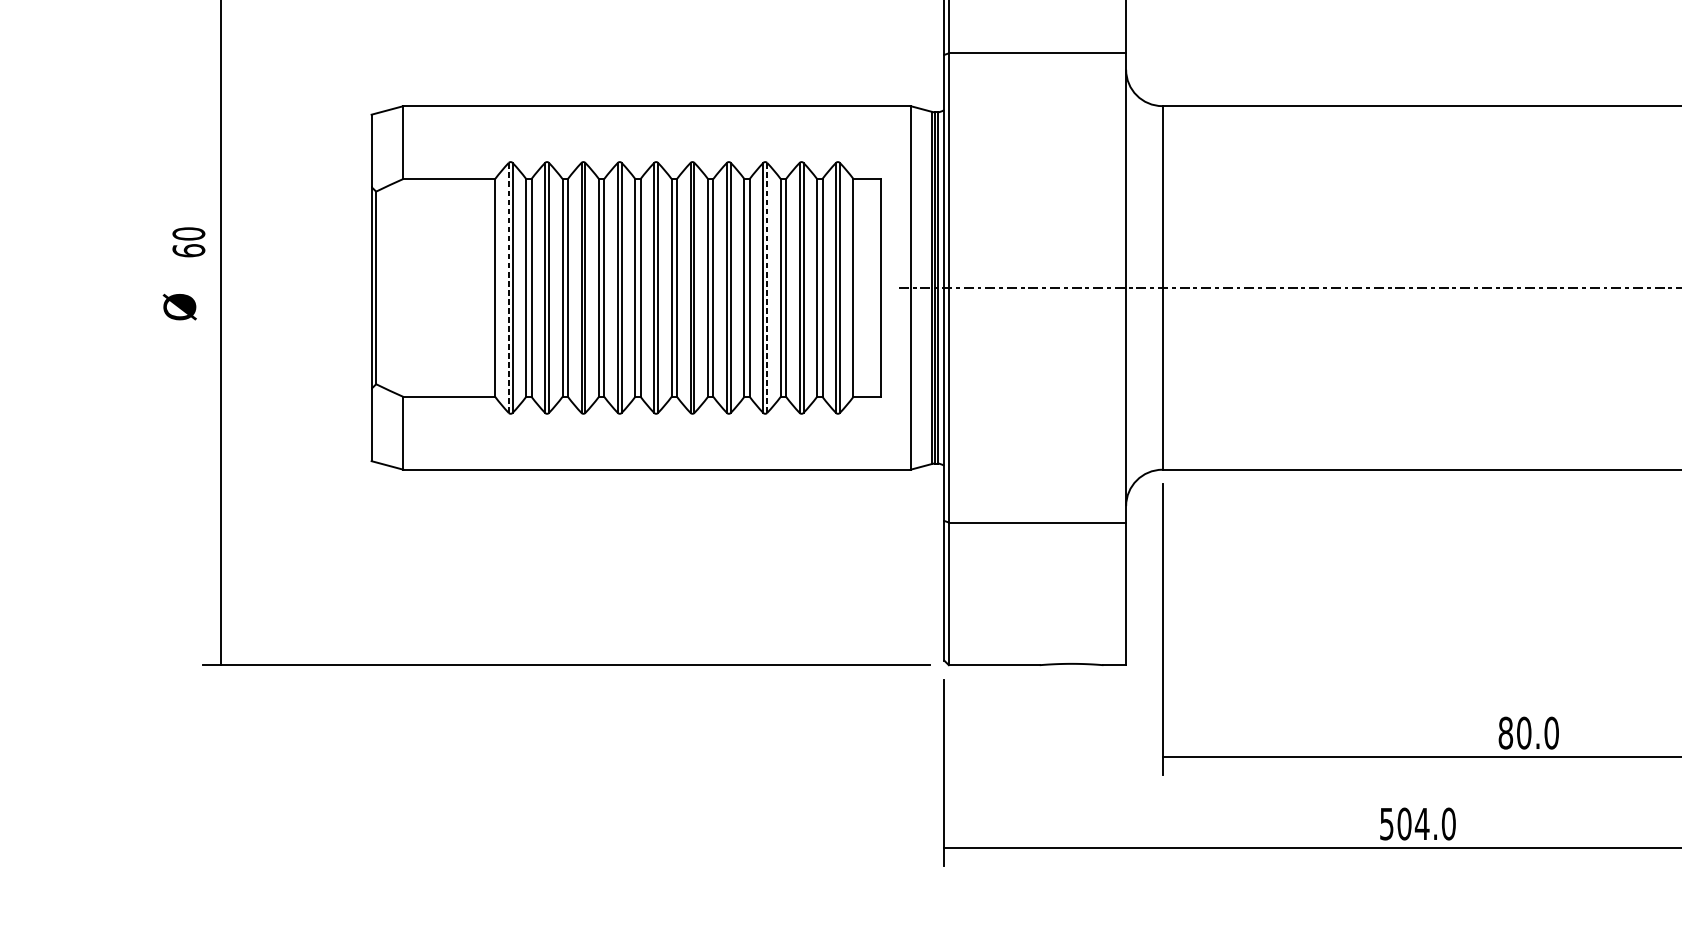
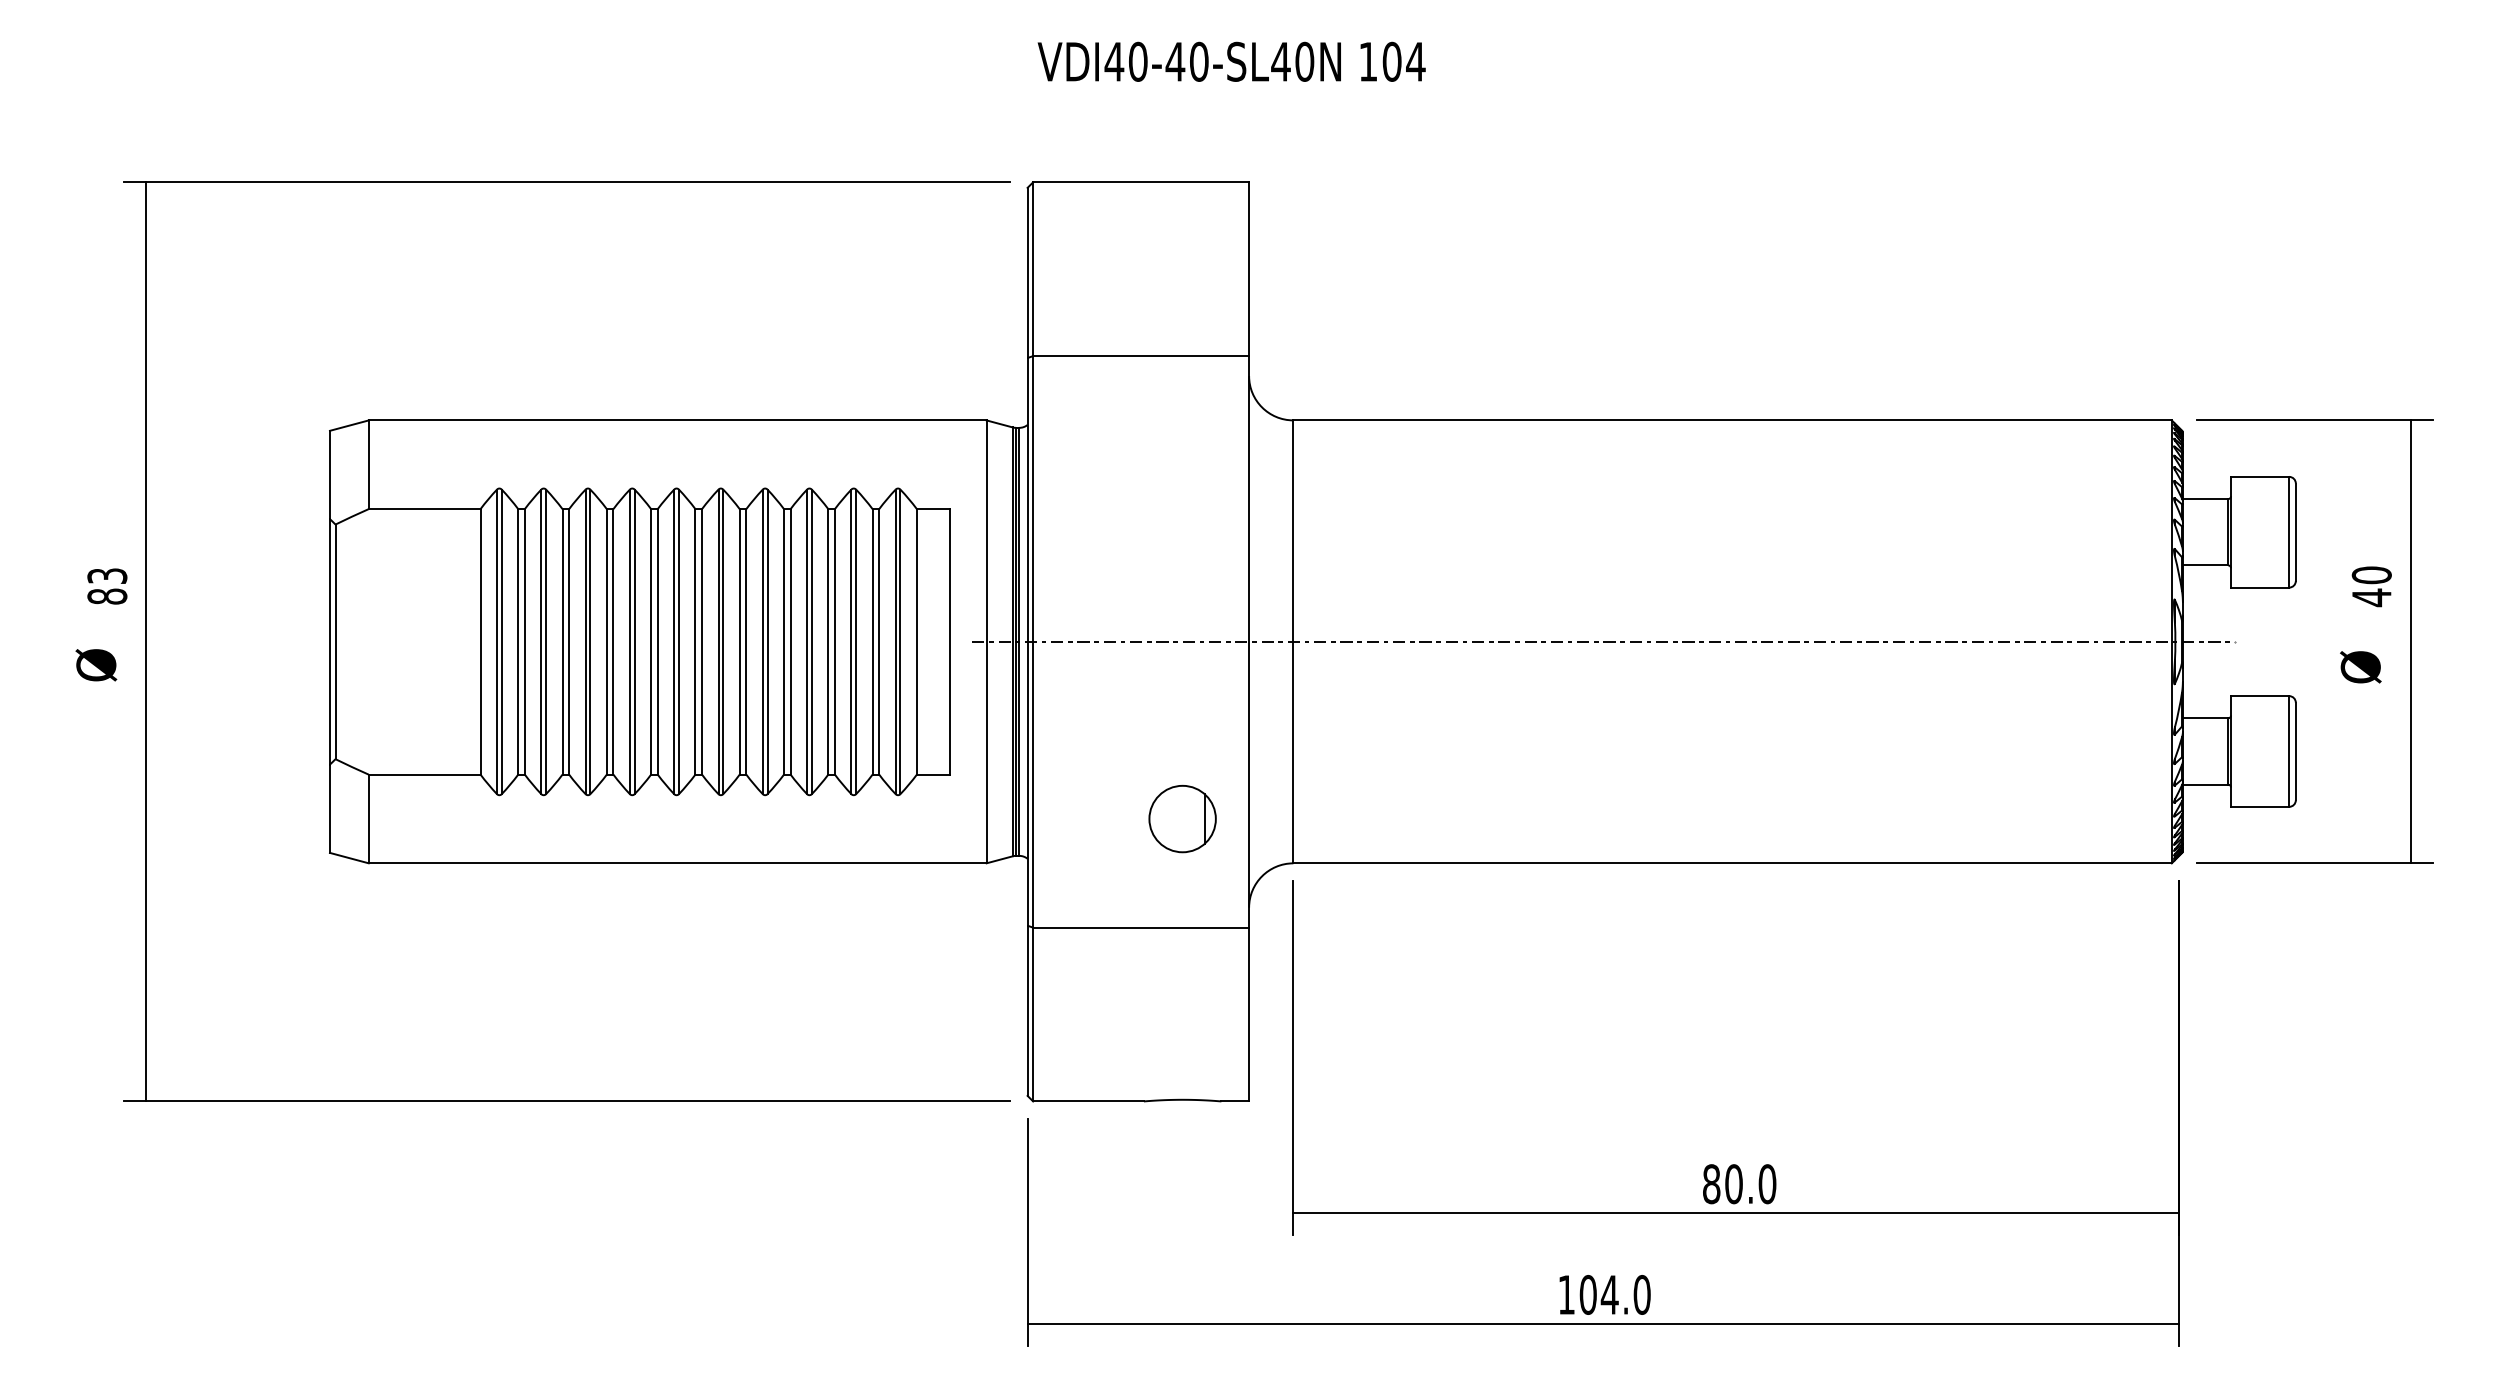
text: (189, 242) -> (107, 586), 60 -> 83
line: (509, 287) -> (497, 641), dashed -> solid
line: (766, 287) -> (811, 641), dashed -> solid
part: (1071, 433) -> (1182, 819), added
text: (1386, 823) -> (1566, 1294), 504.0 -> 104.0

